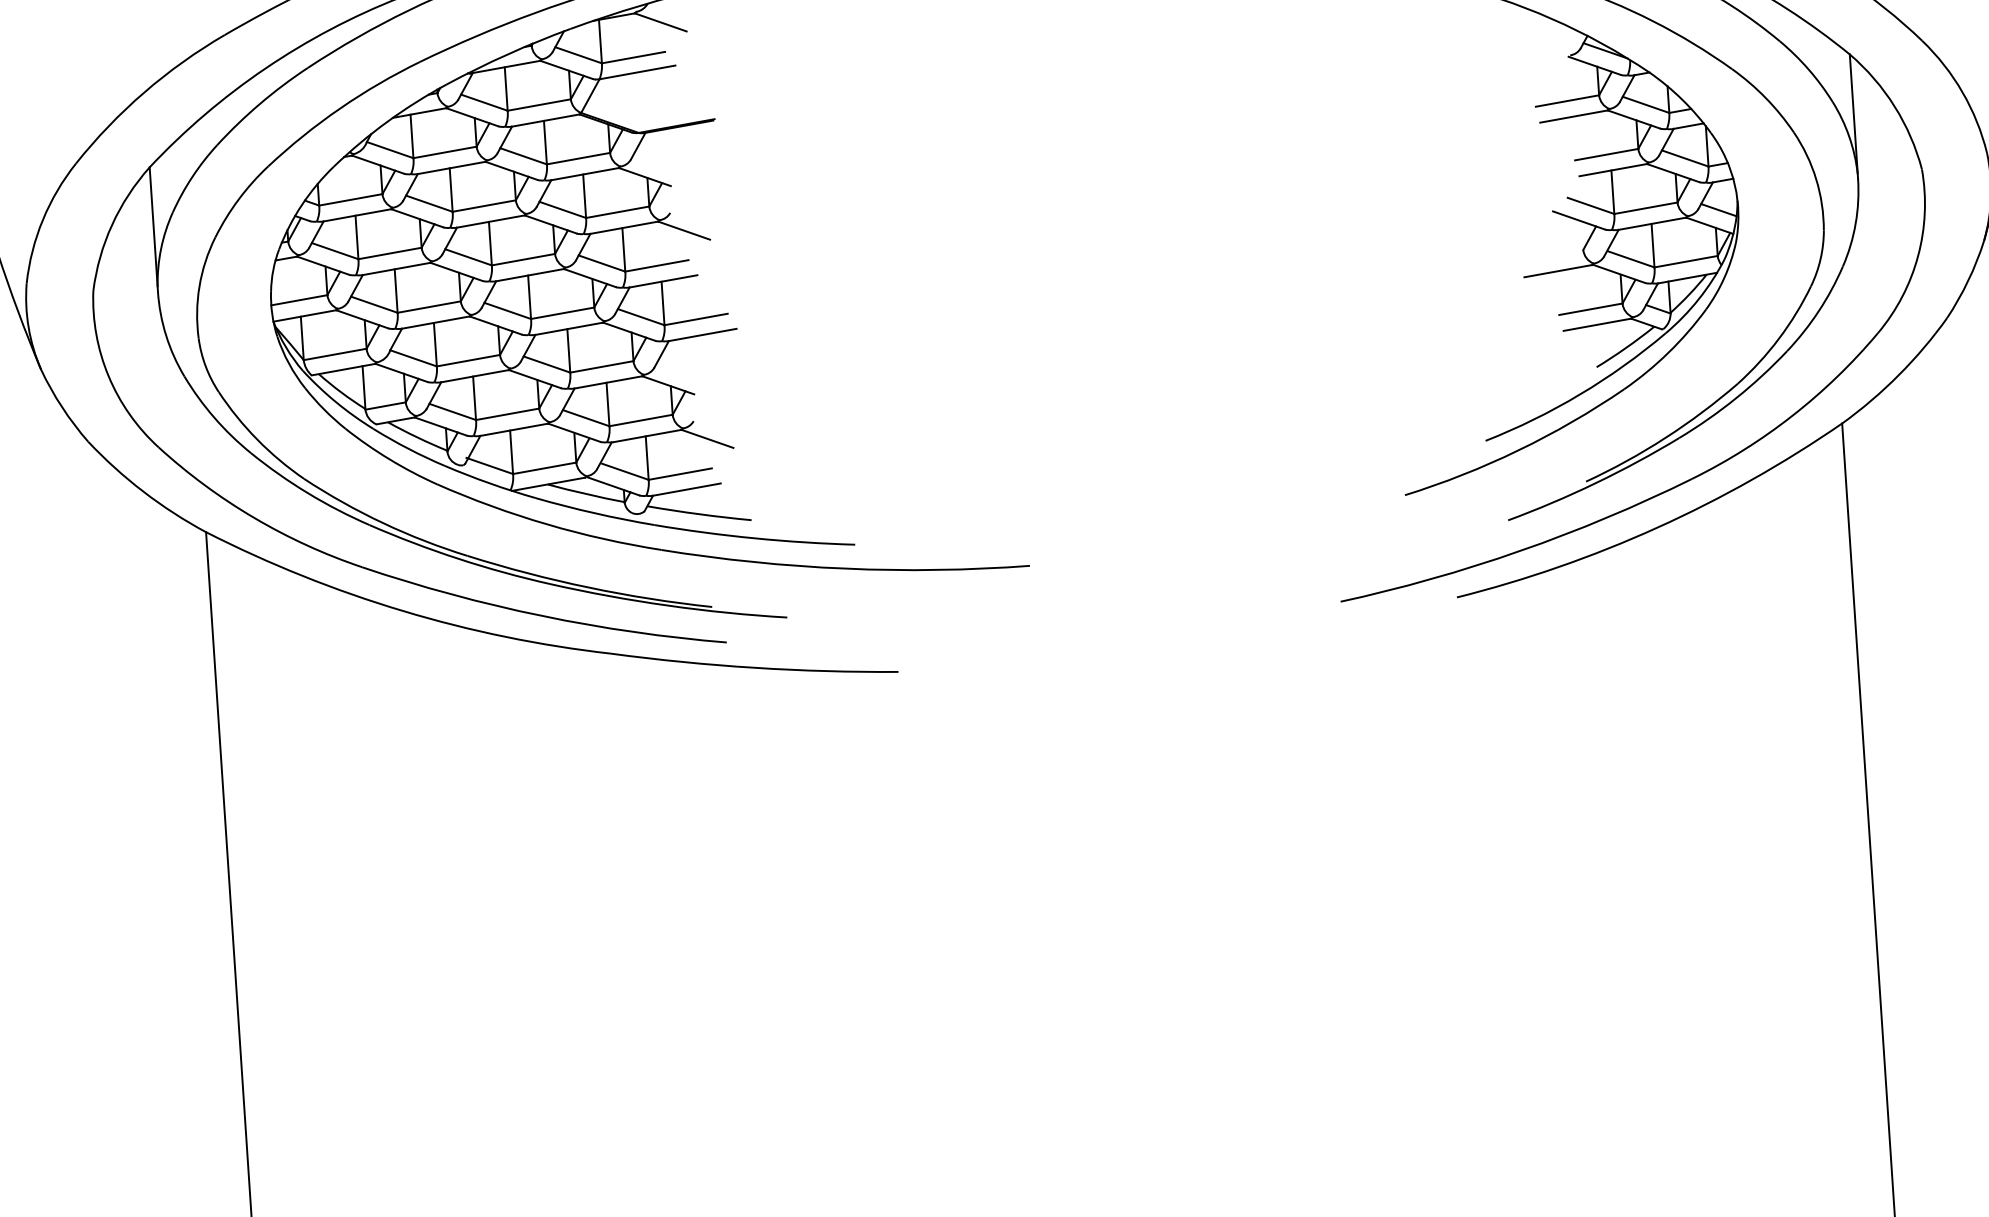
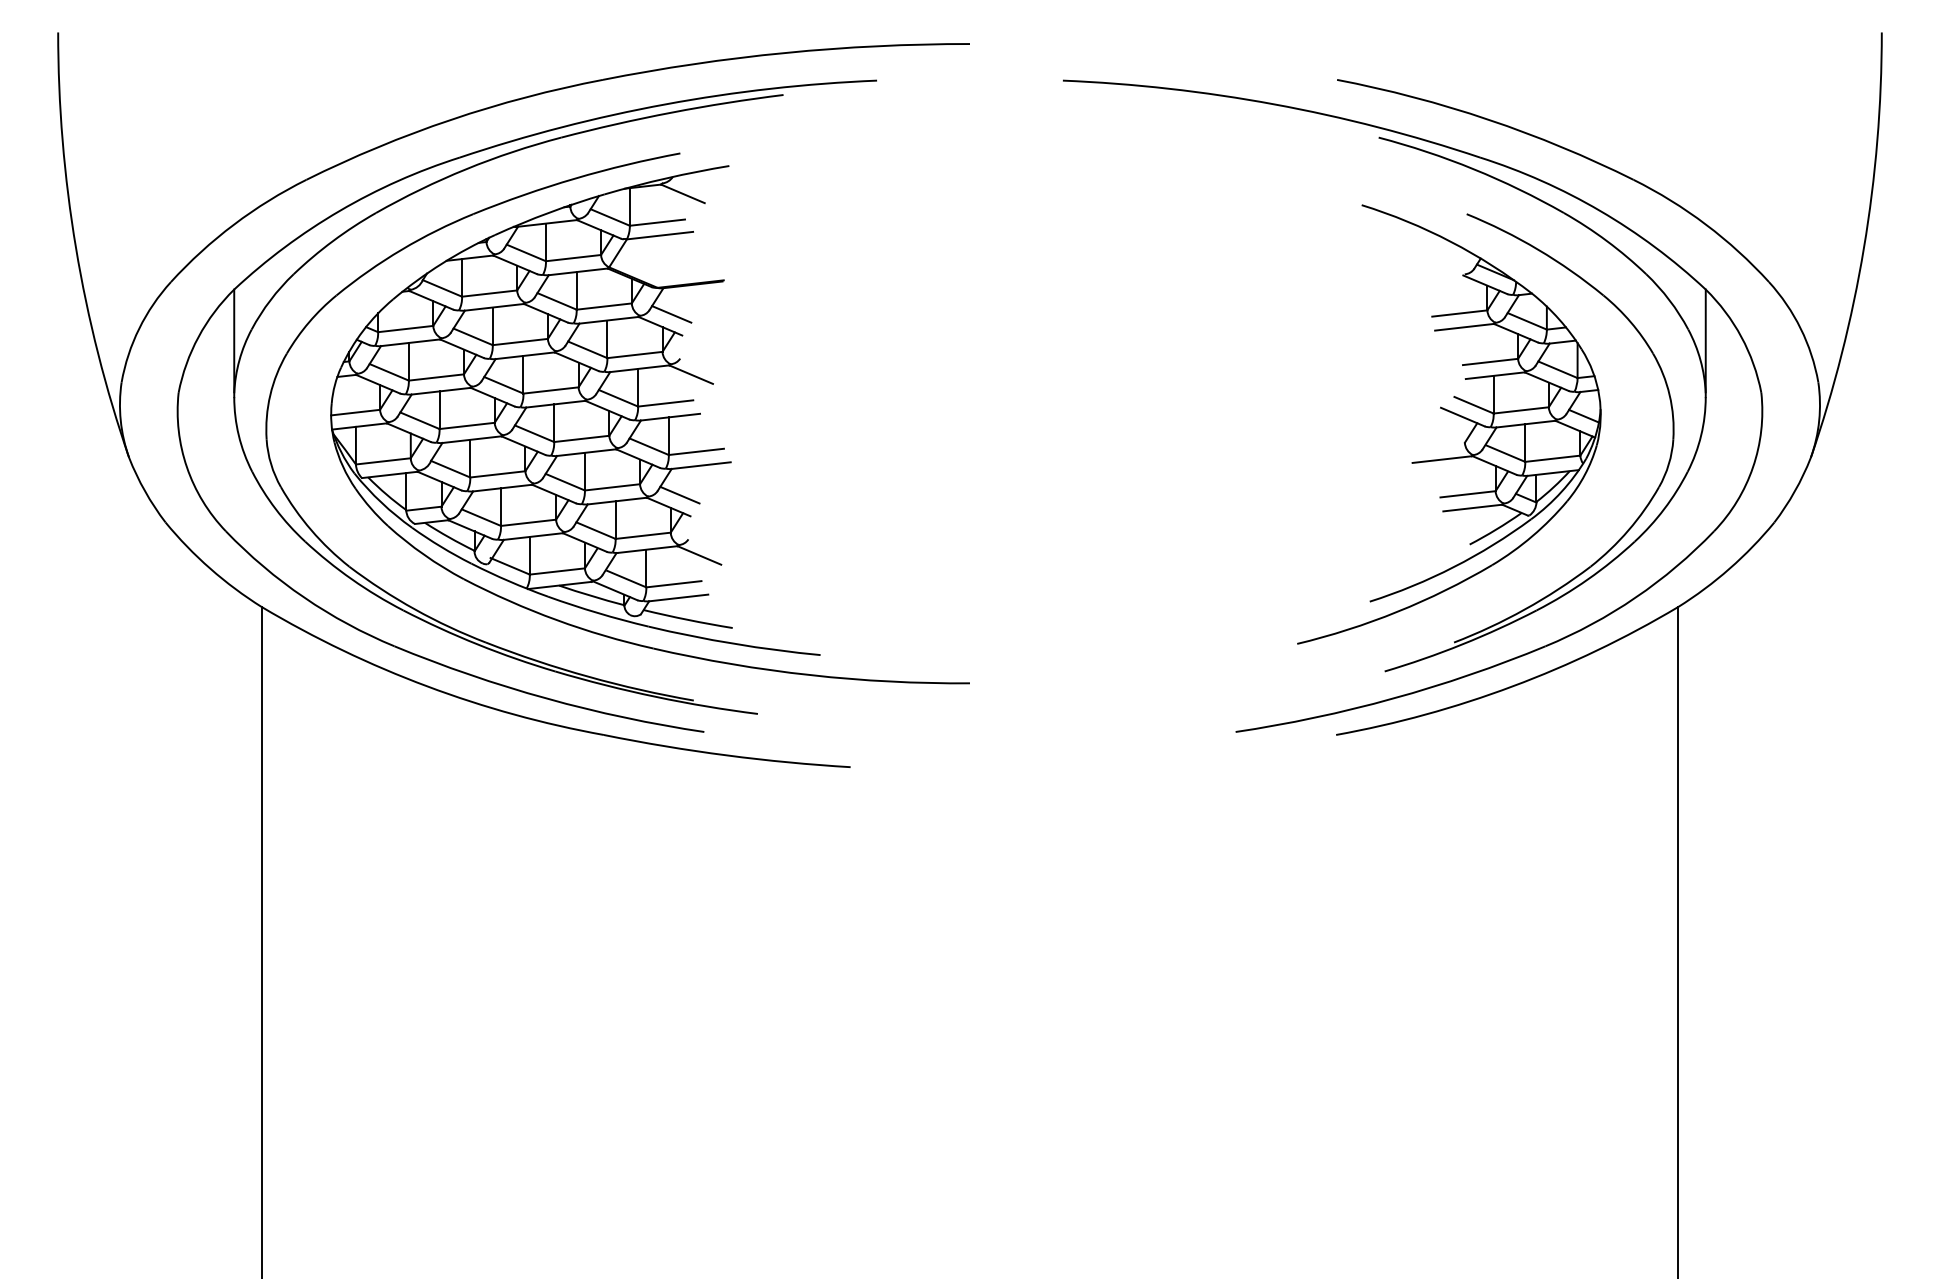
line: (656, 162) -> (671, 314), added
line: (679, 370) -> (679, 494), added

